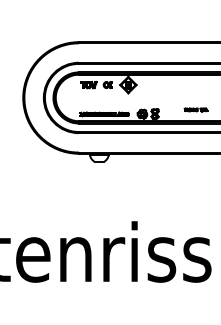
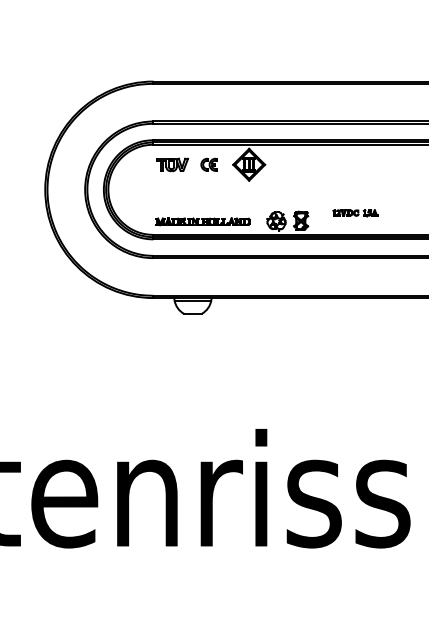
part: (195, 109) -> (354, 212), moved

